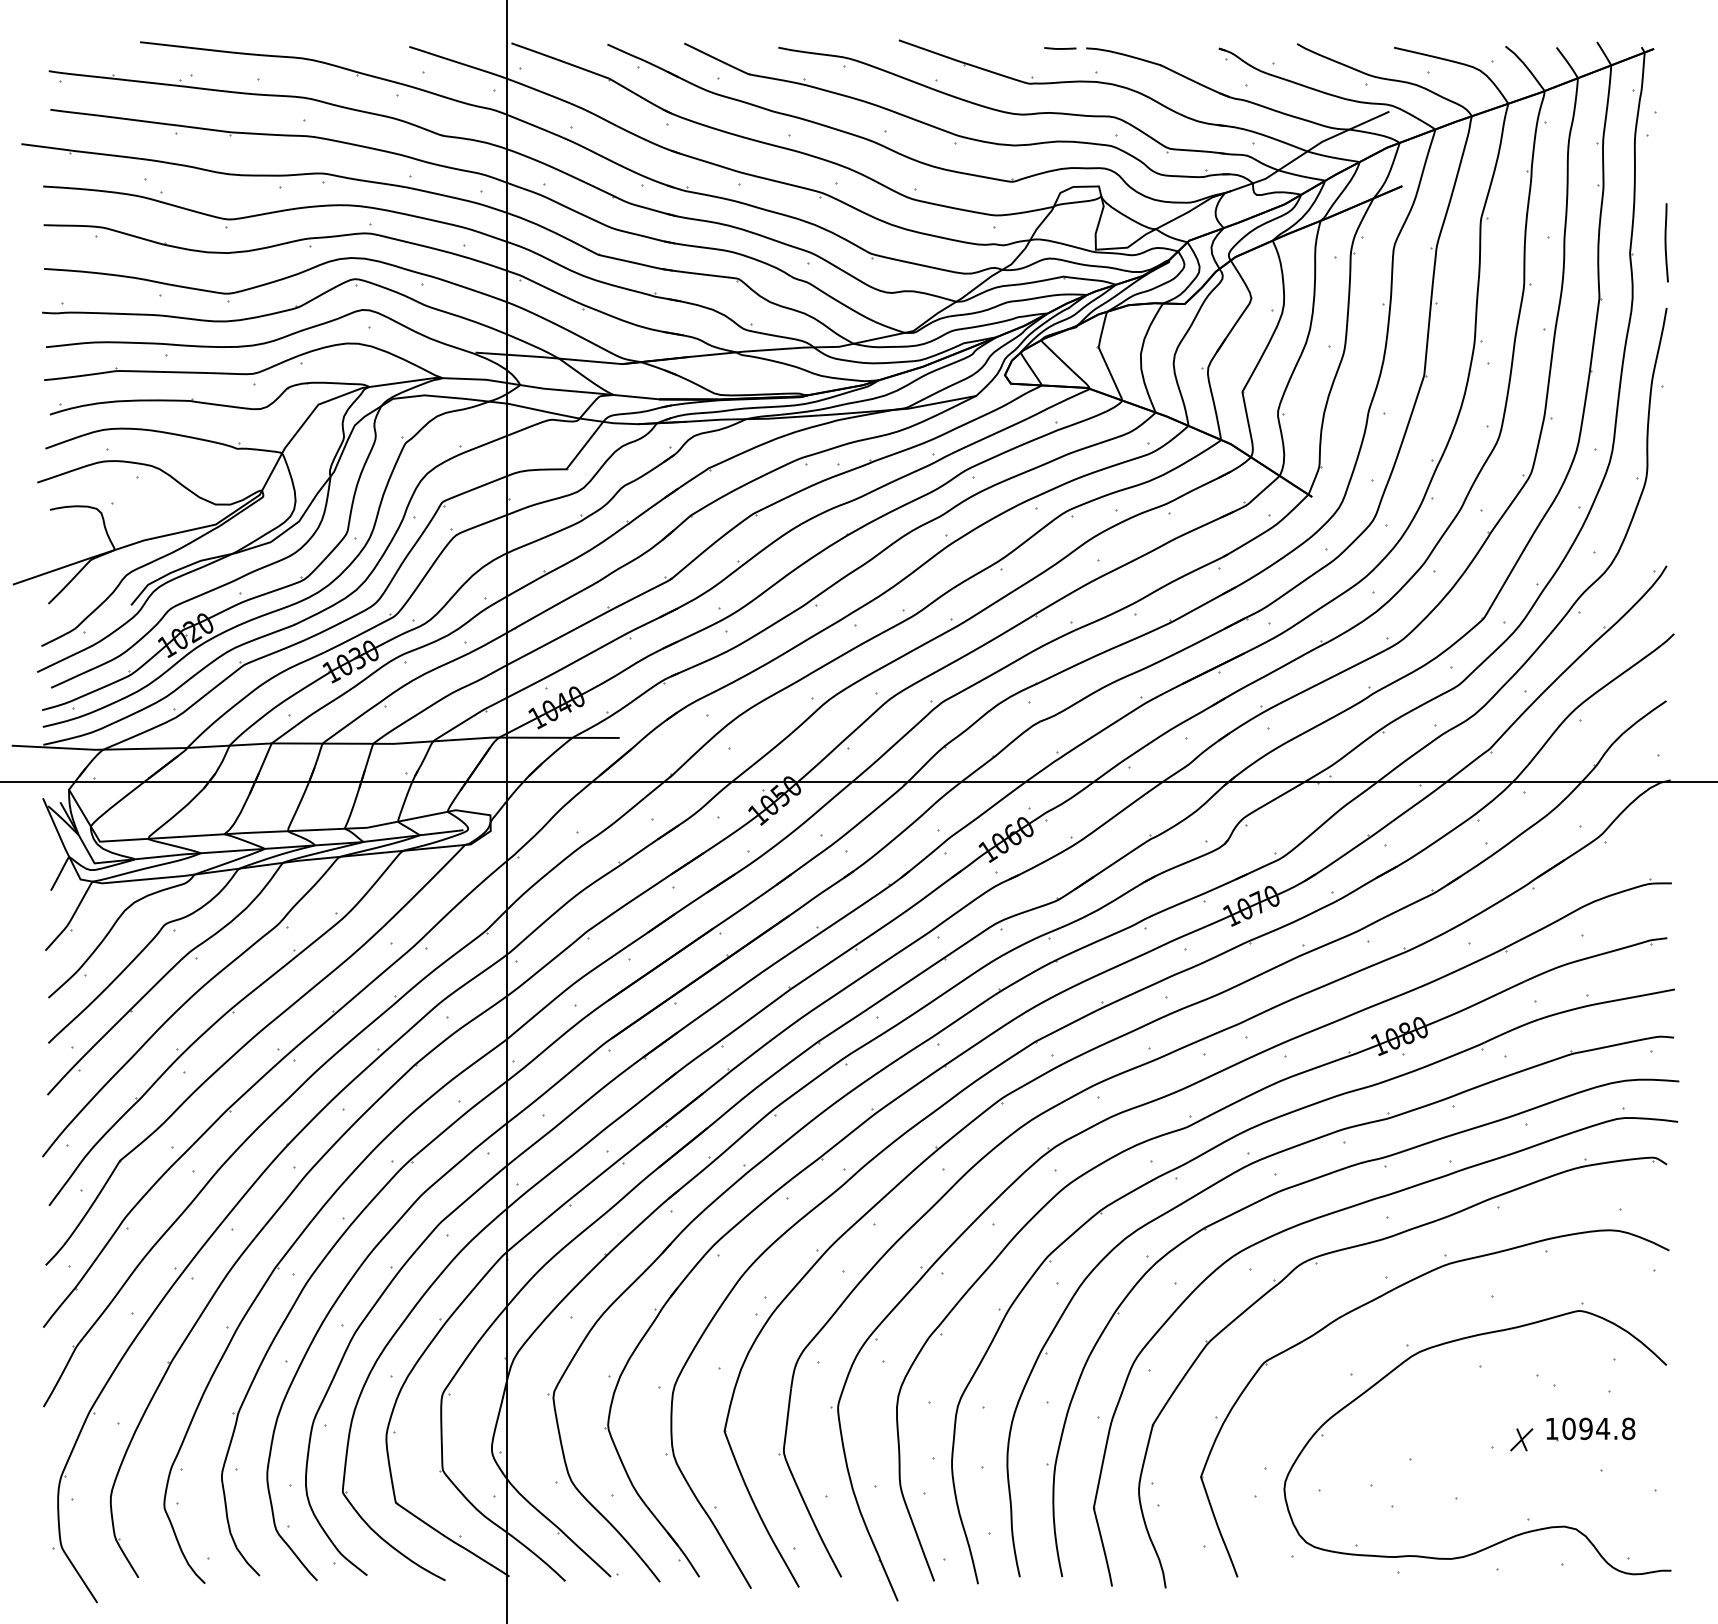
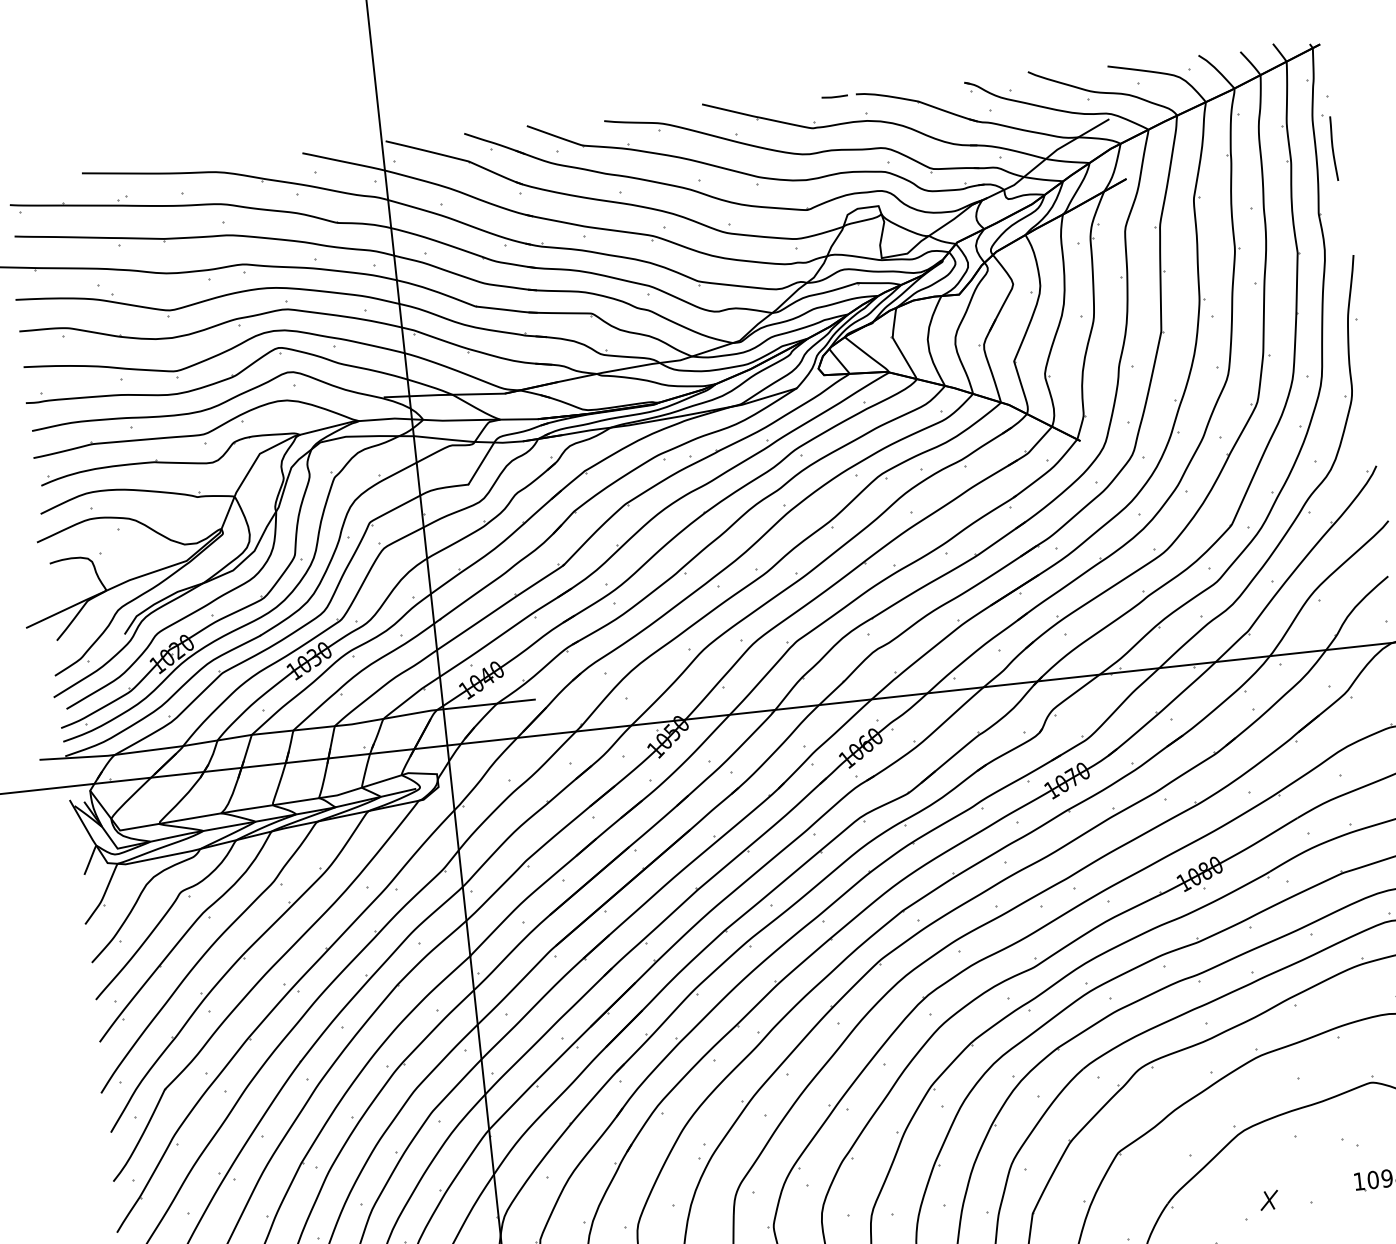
curve: (1666, 242) -> (1333, 148), moved
part: (1521, 1439) -> (1269, 1200), moved

